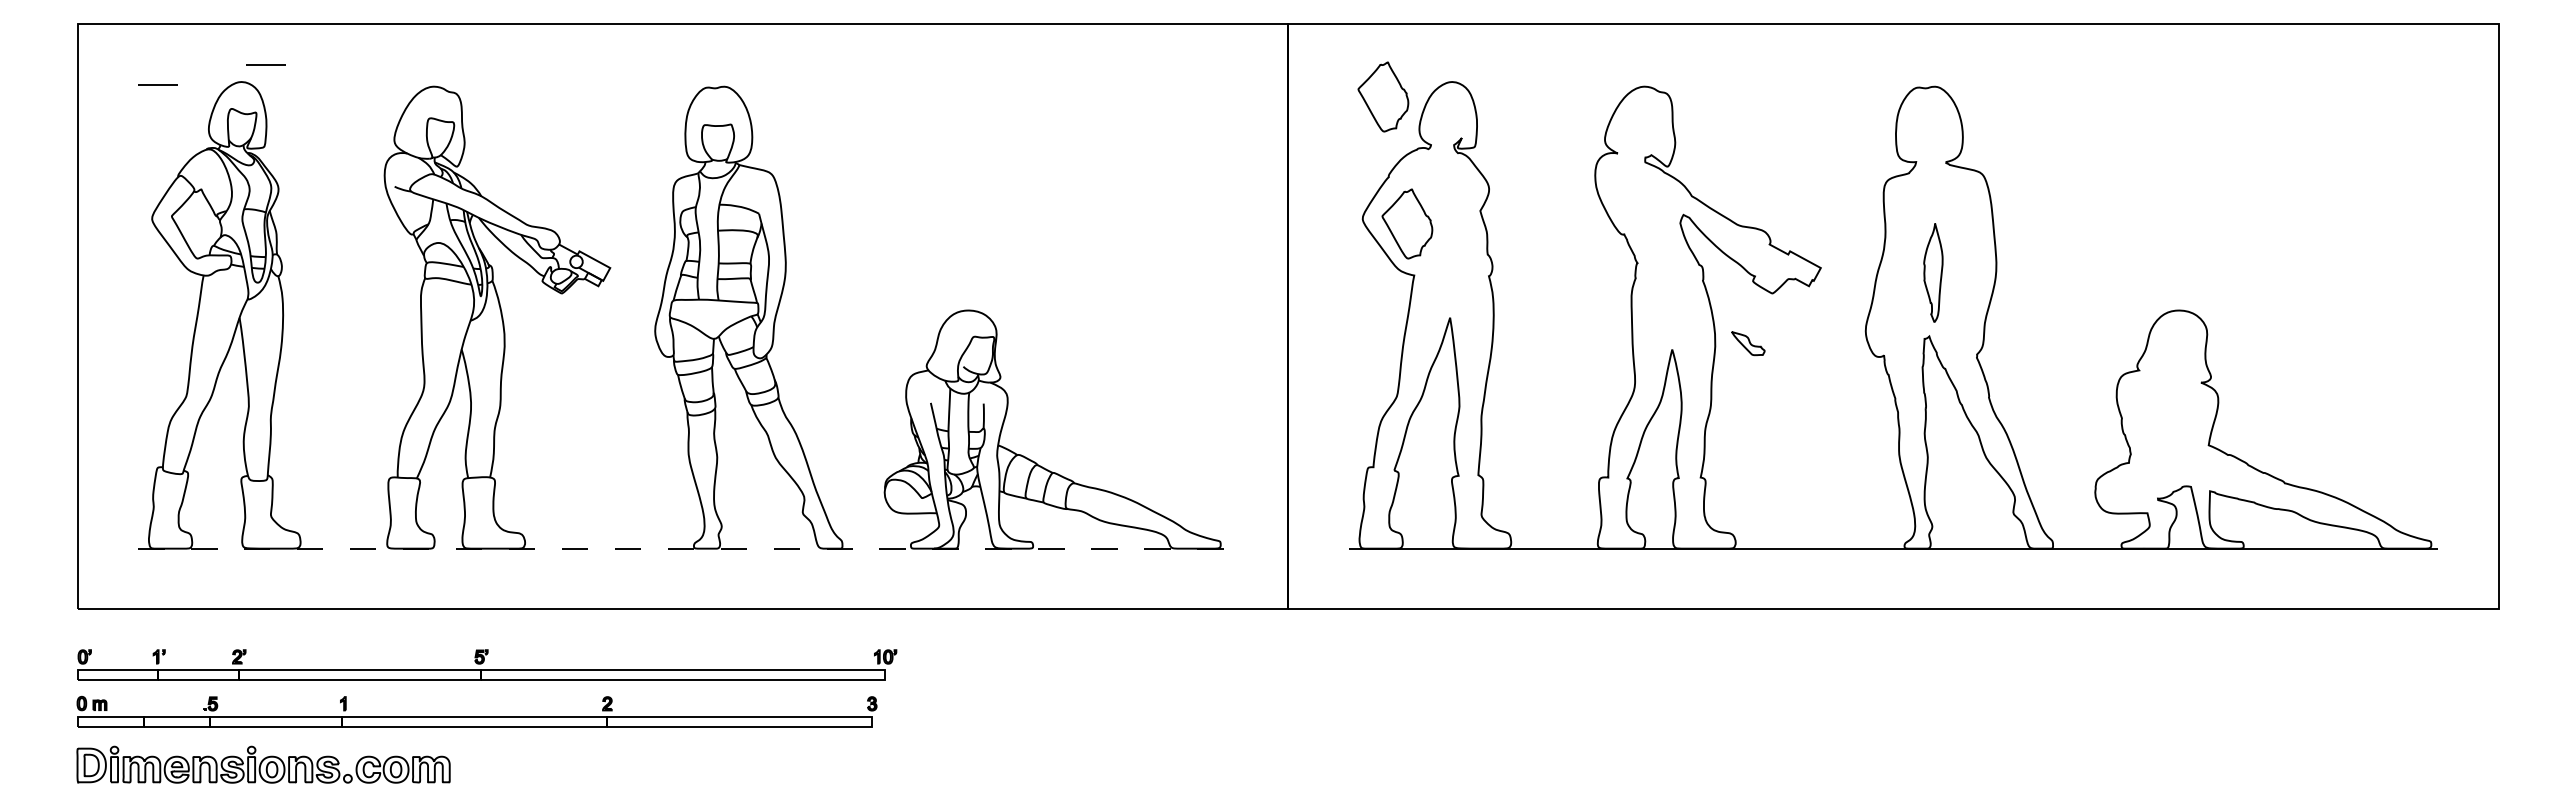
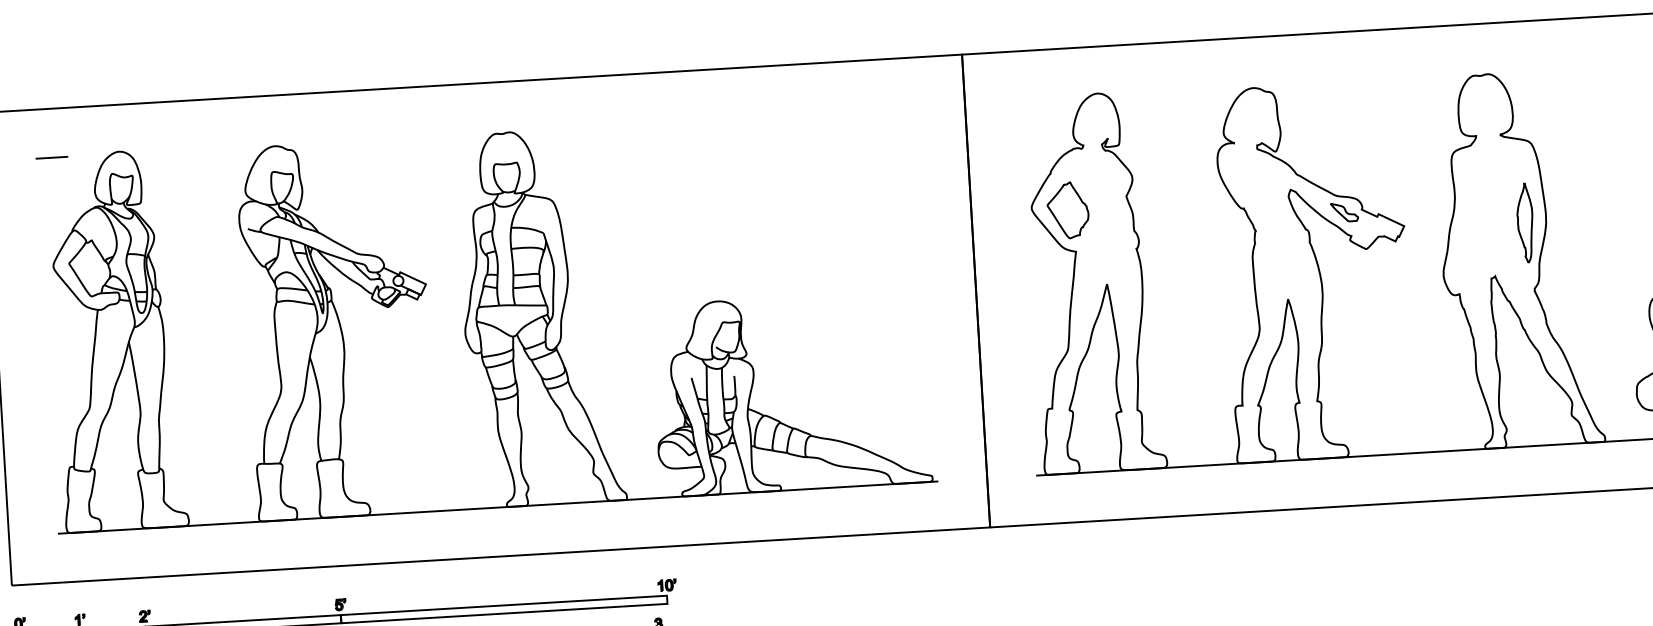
line: (265, 64) -> (137, 136), removed
part: (1383, 96) -> (1042, 108), removed
part: (1933, 272) -> (1525, 222), moved
part: (1748, 343) -> (1344, 212), moved
line: (682, 548) -> (497, 507), dashed -> solid

